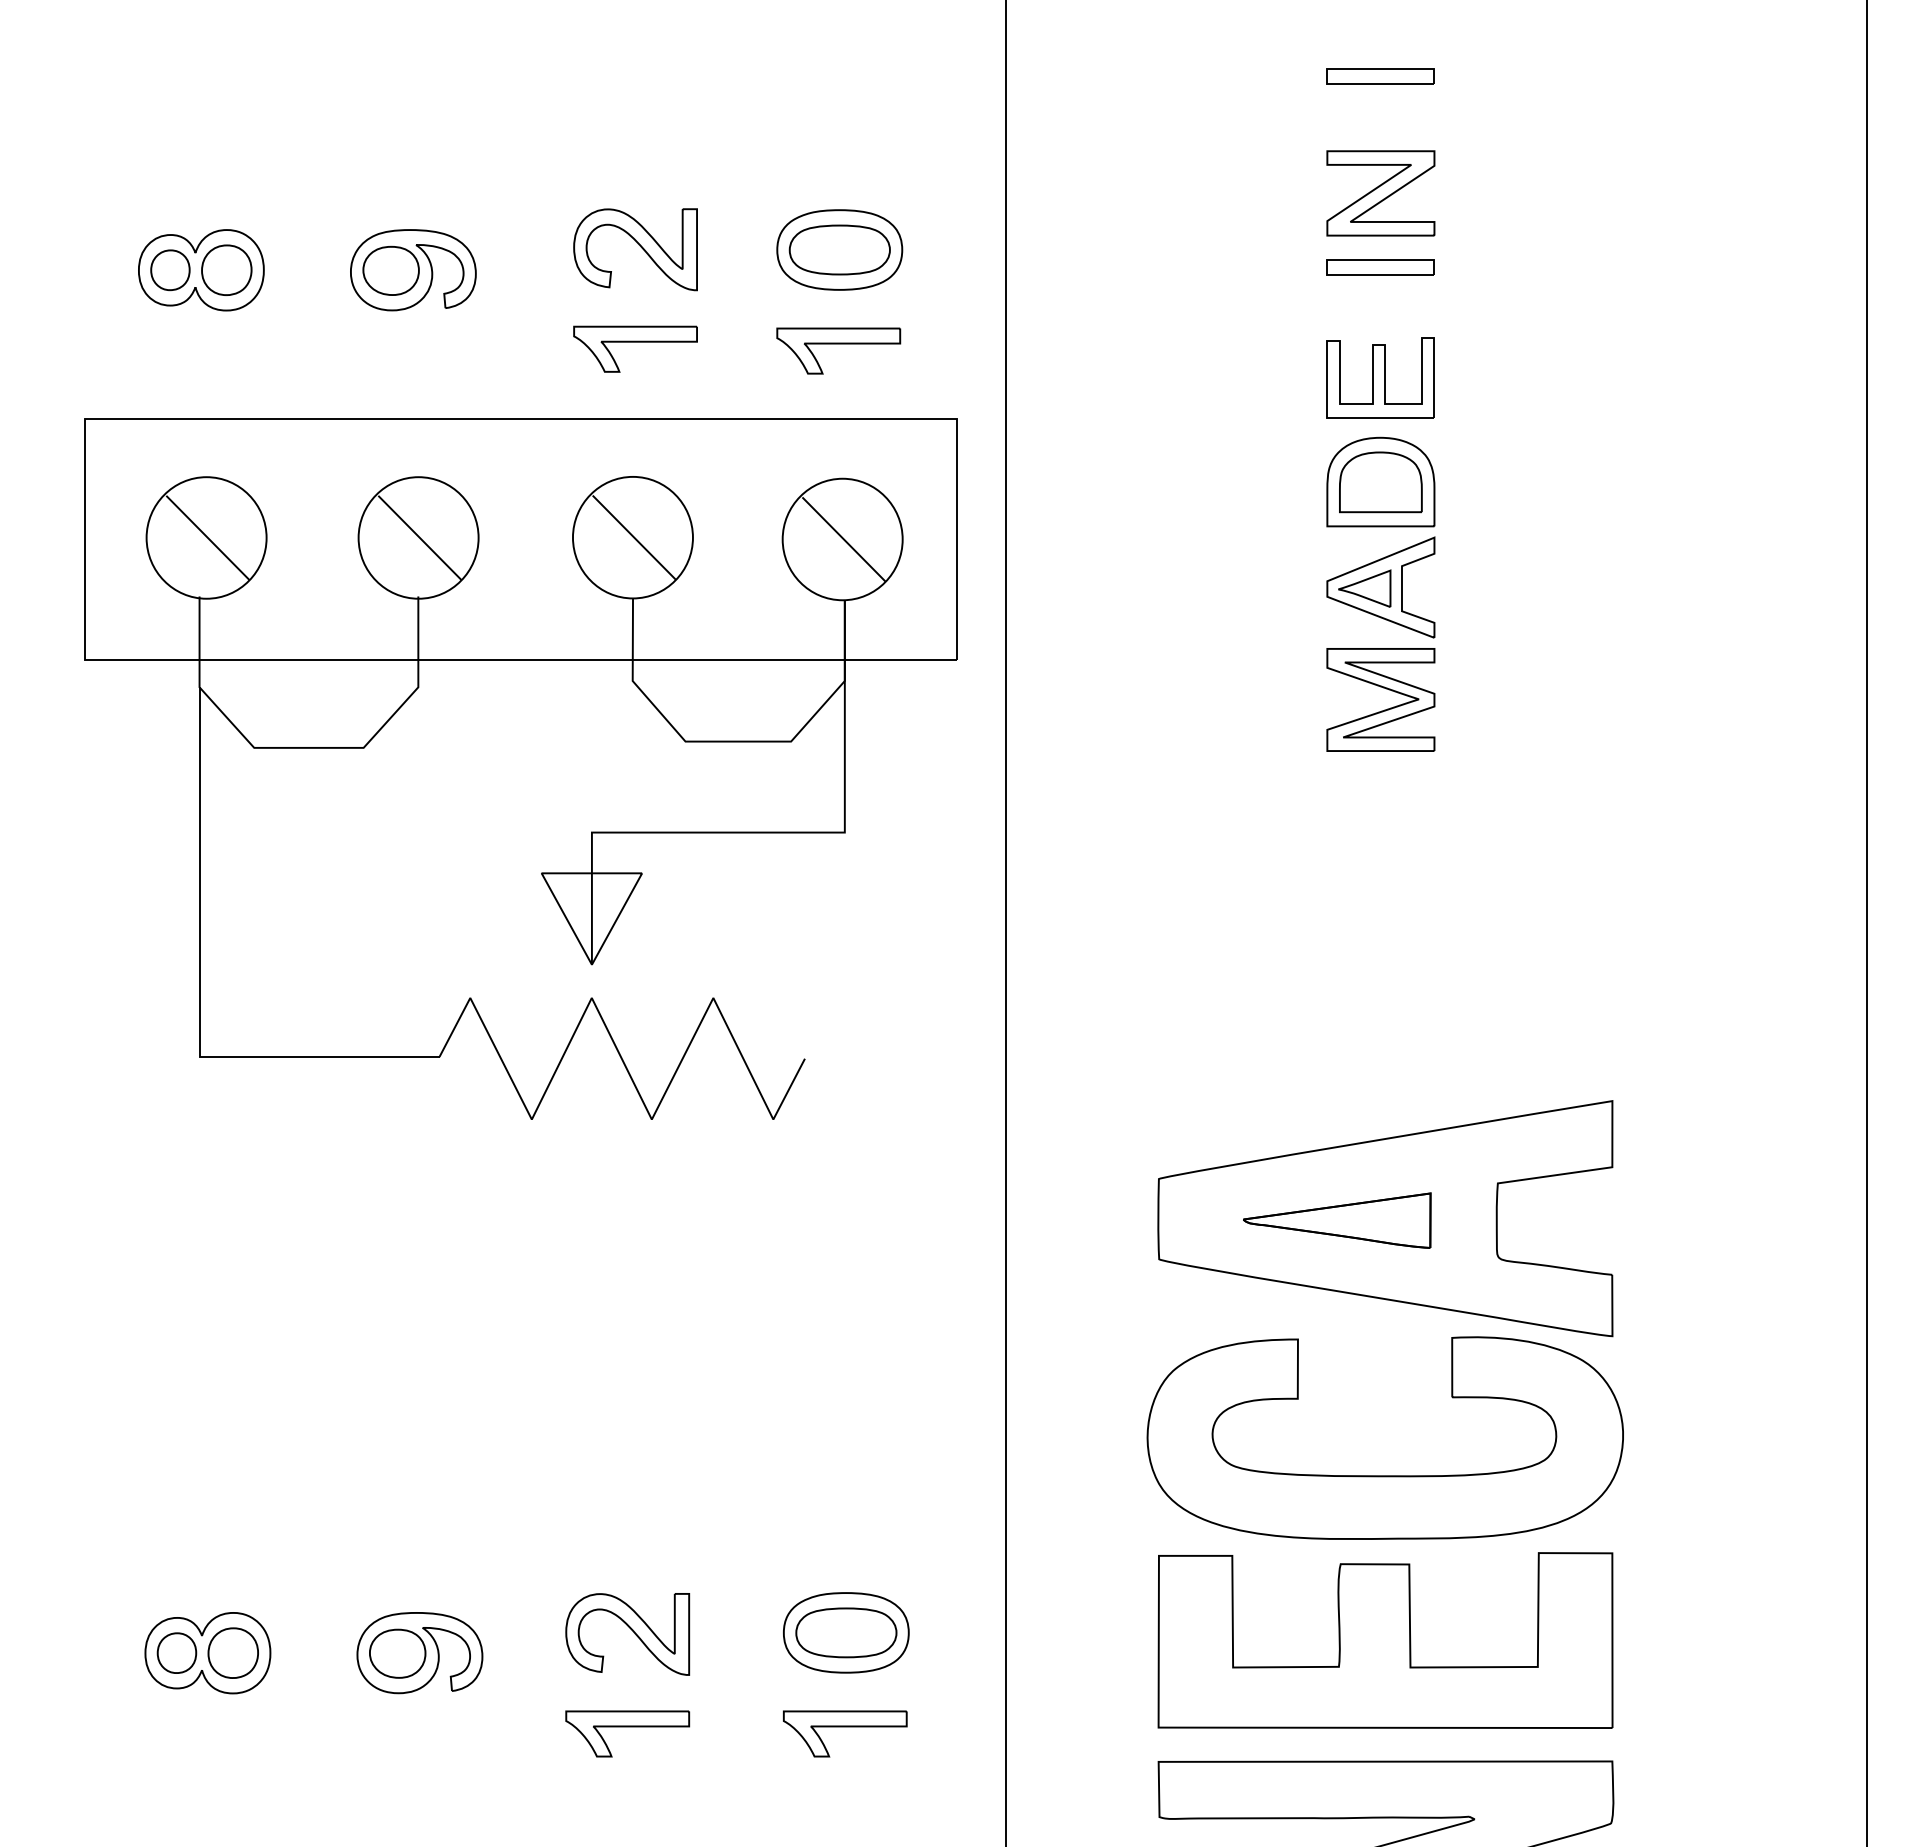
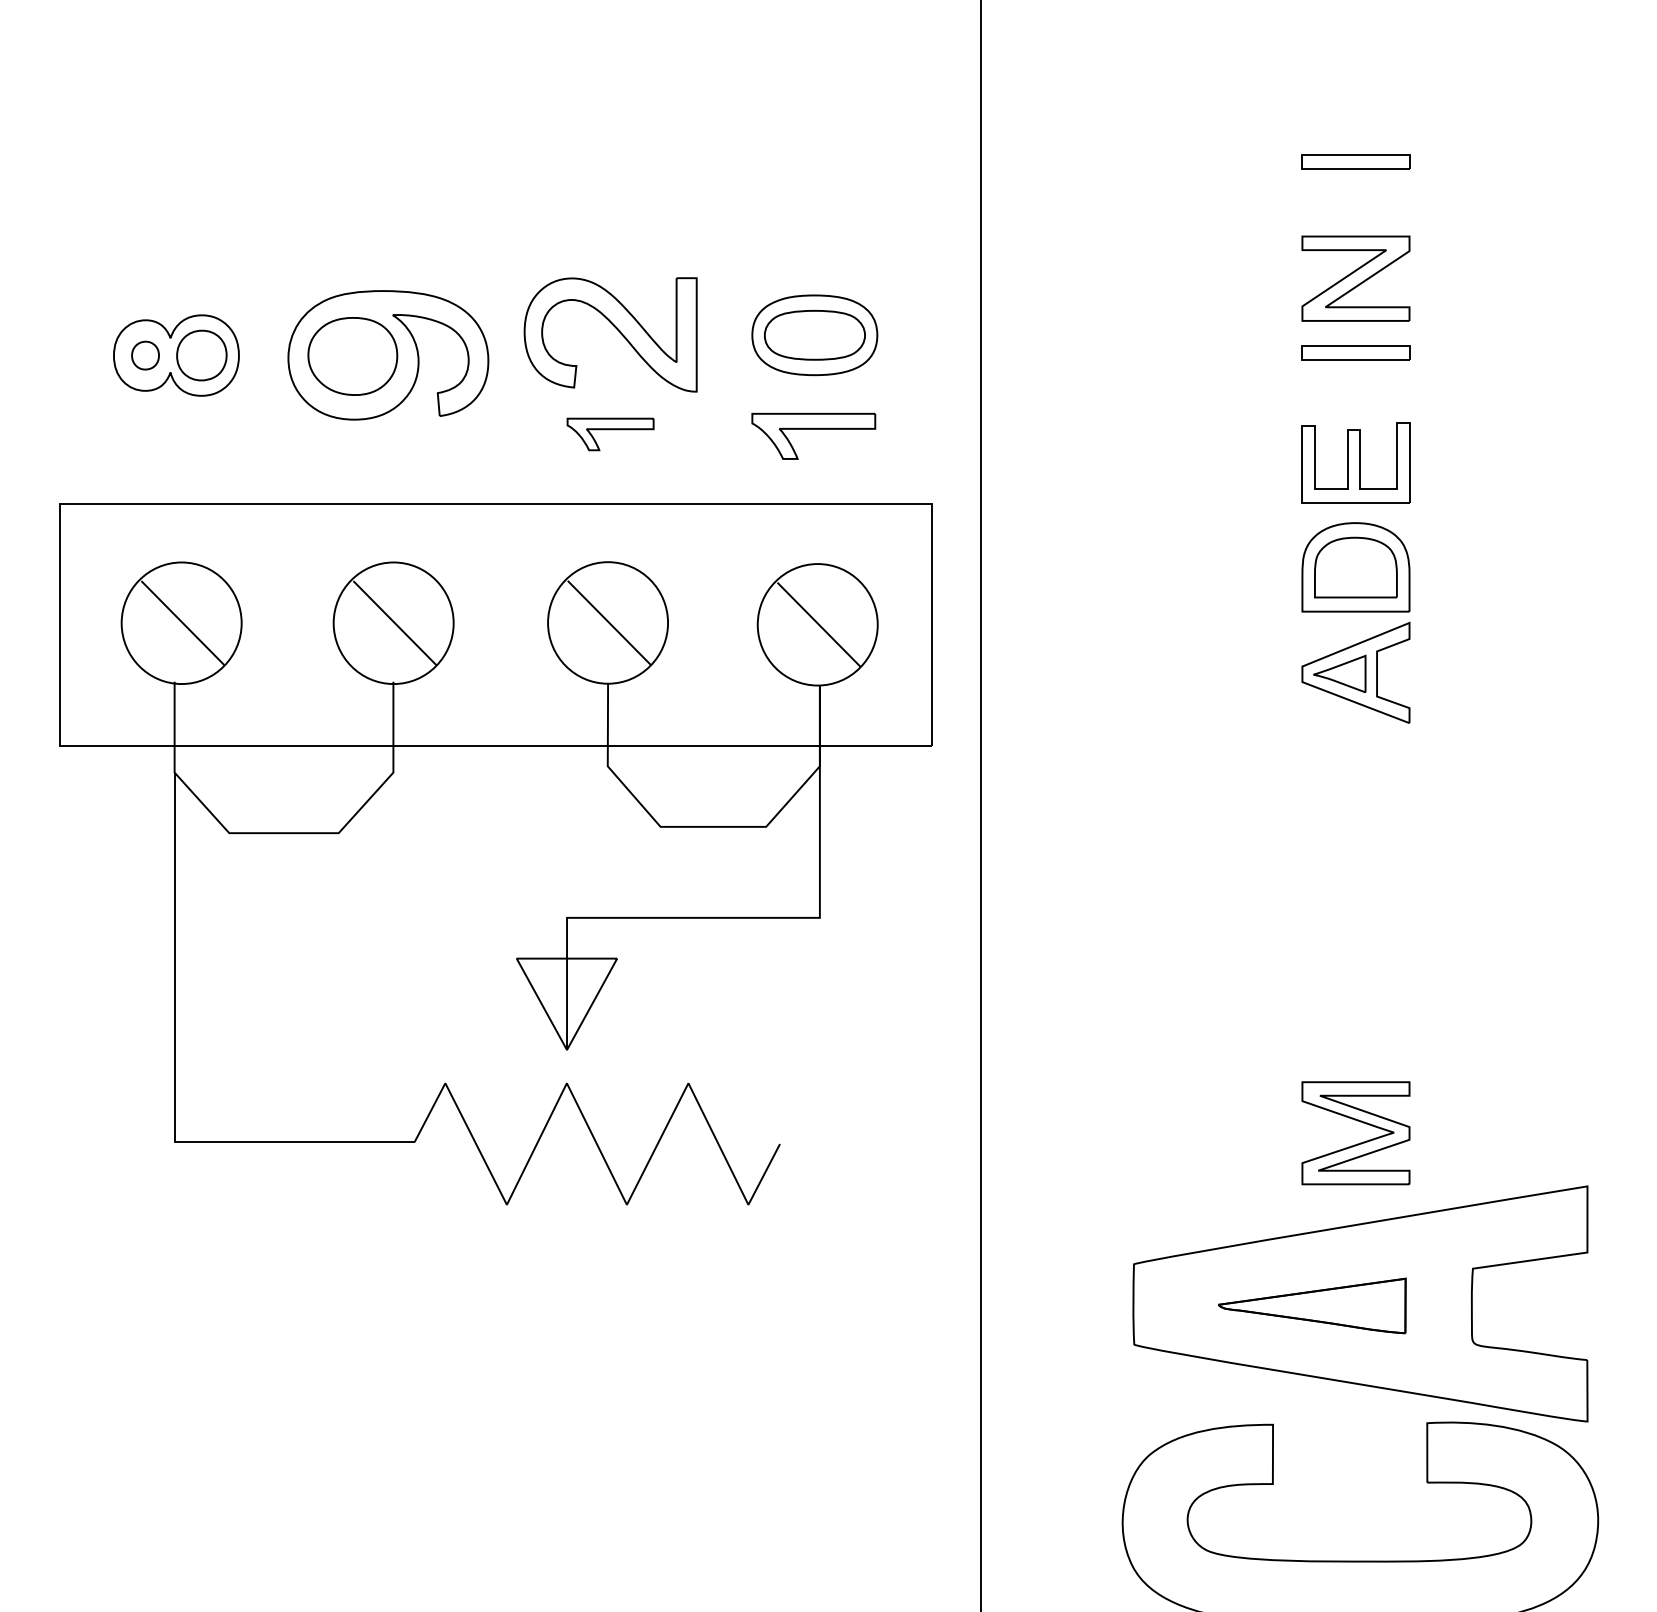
part: (635, 249) -> (610, 334), size x1.4
part: (170, 270) -> (145, 355), size x0.7
part: (413, 270) -> (388, 355), size x1.6
part: (635, 348) -> (610, 433), size x0.7
part: (1384, 709) -> (1359, 1142), moved

